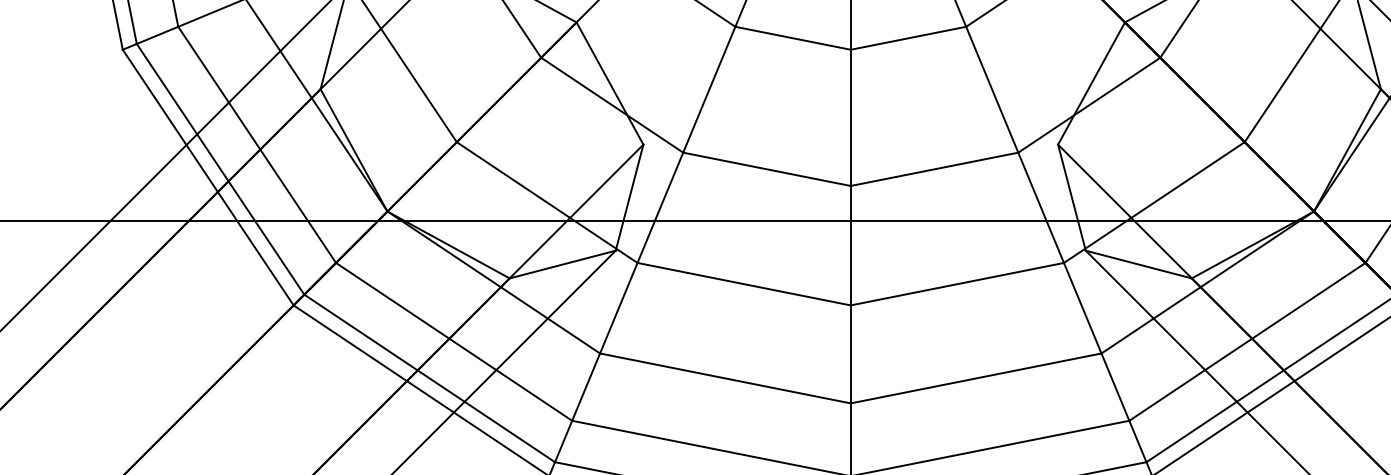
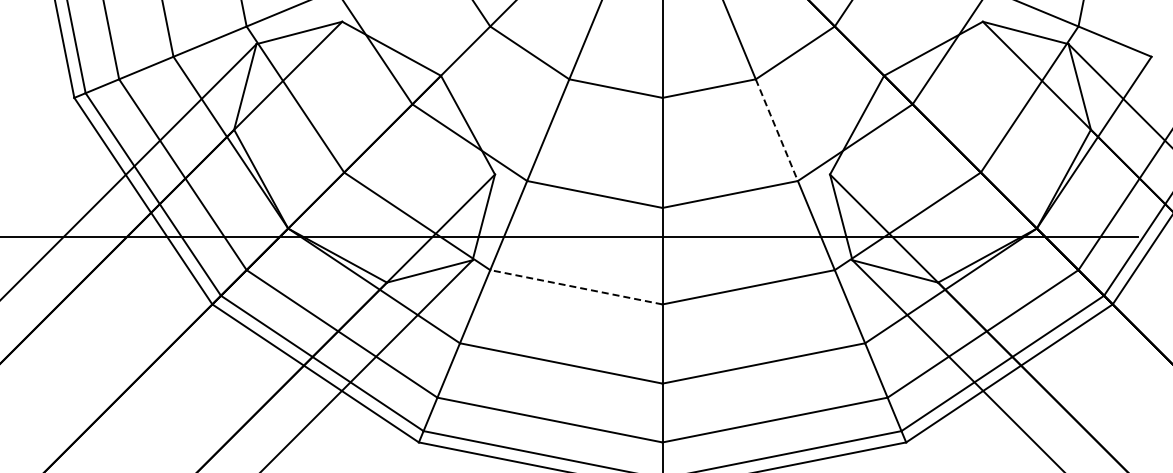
line: (993, 90) -> (777, 130), solid -> dashed
line: (744, 284) -> (576, 287), solid -> dashed

